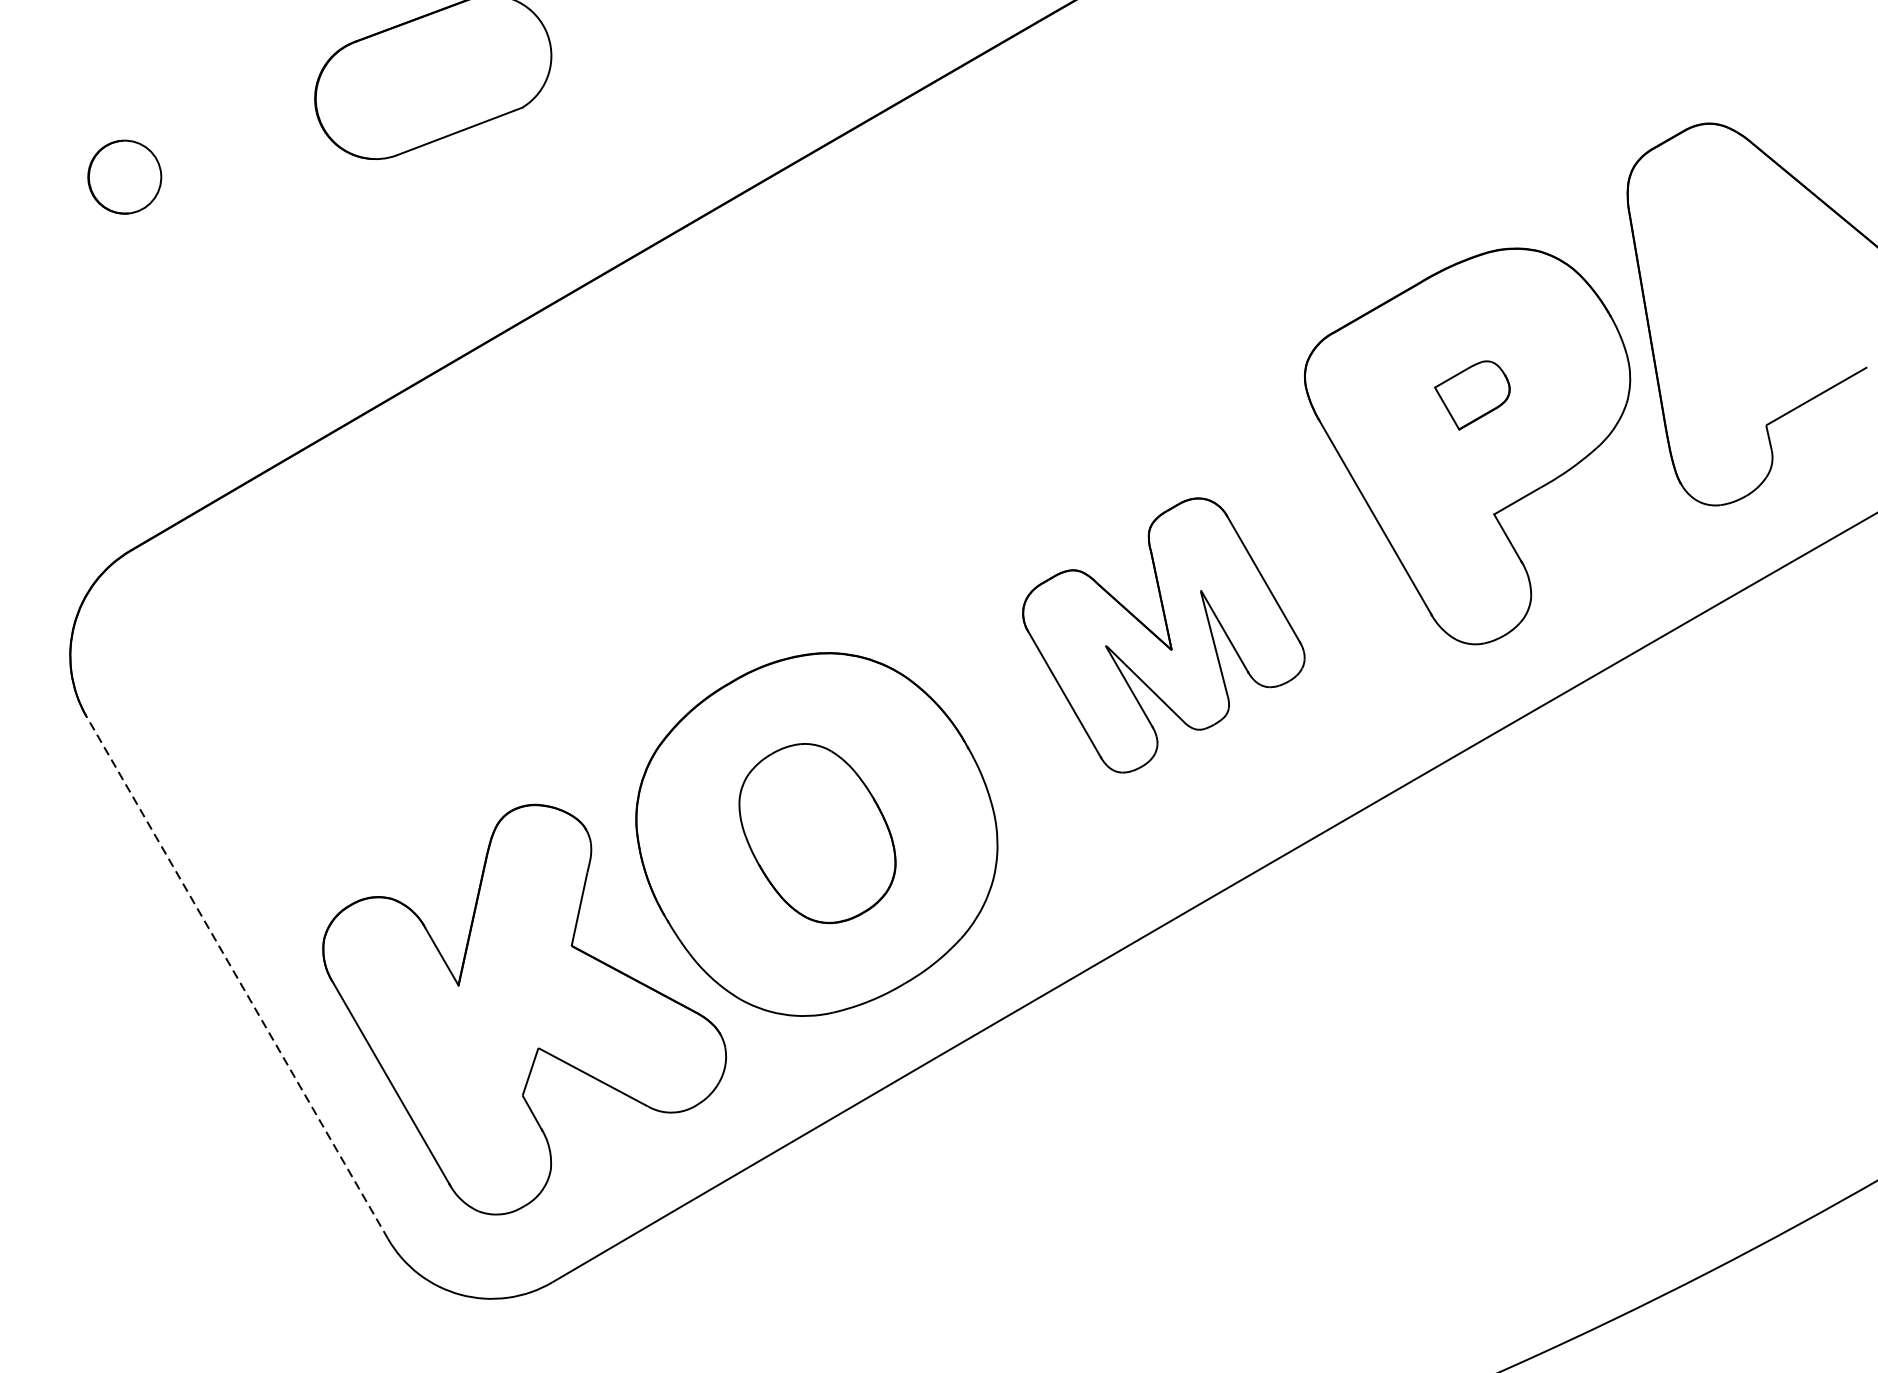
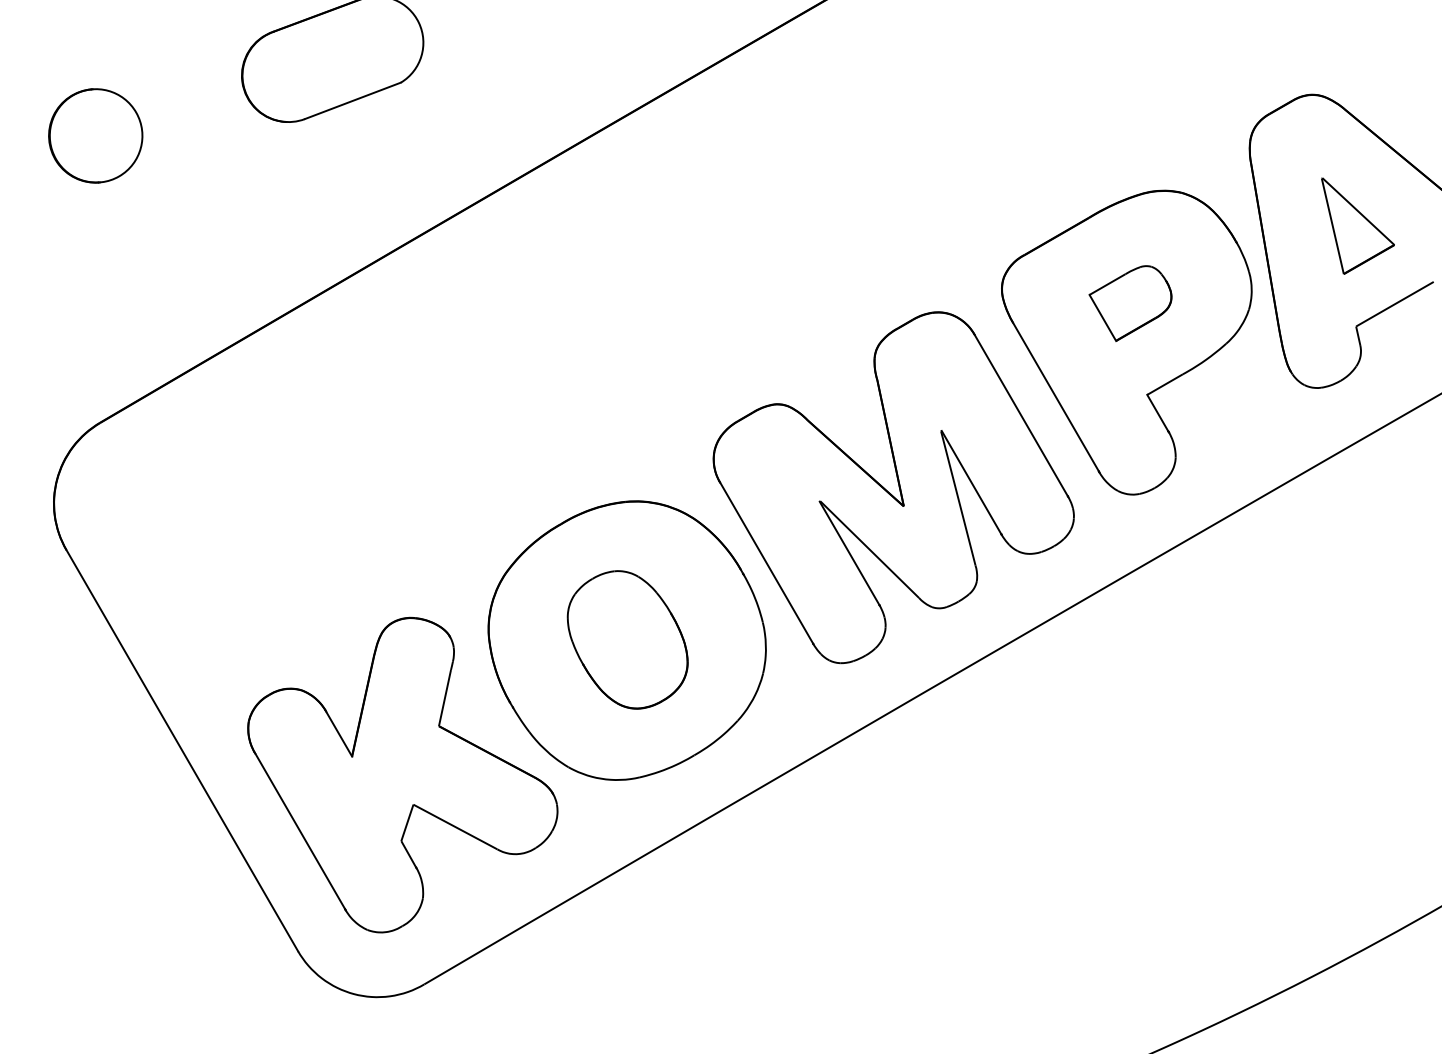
part: (124, 176) -> (95, 135), size x1.67
part: (1767, 293) -> (1357, 225), added
part: (1472, 395) -> (1130, 303), size x1.43
part: (1163, 635) -> (893, 487), size x1.67
line: (237, 977) -> (182, 750), dashed -> solid

